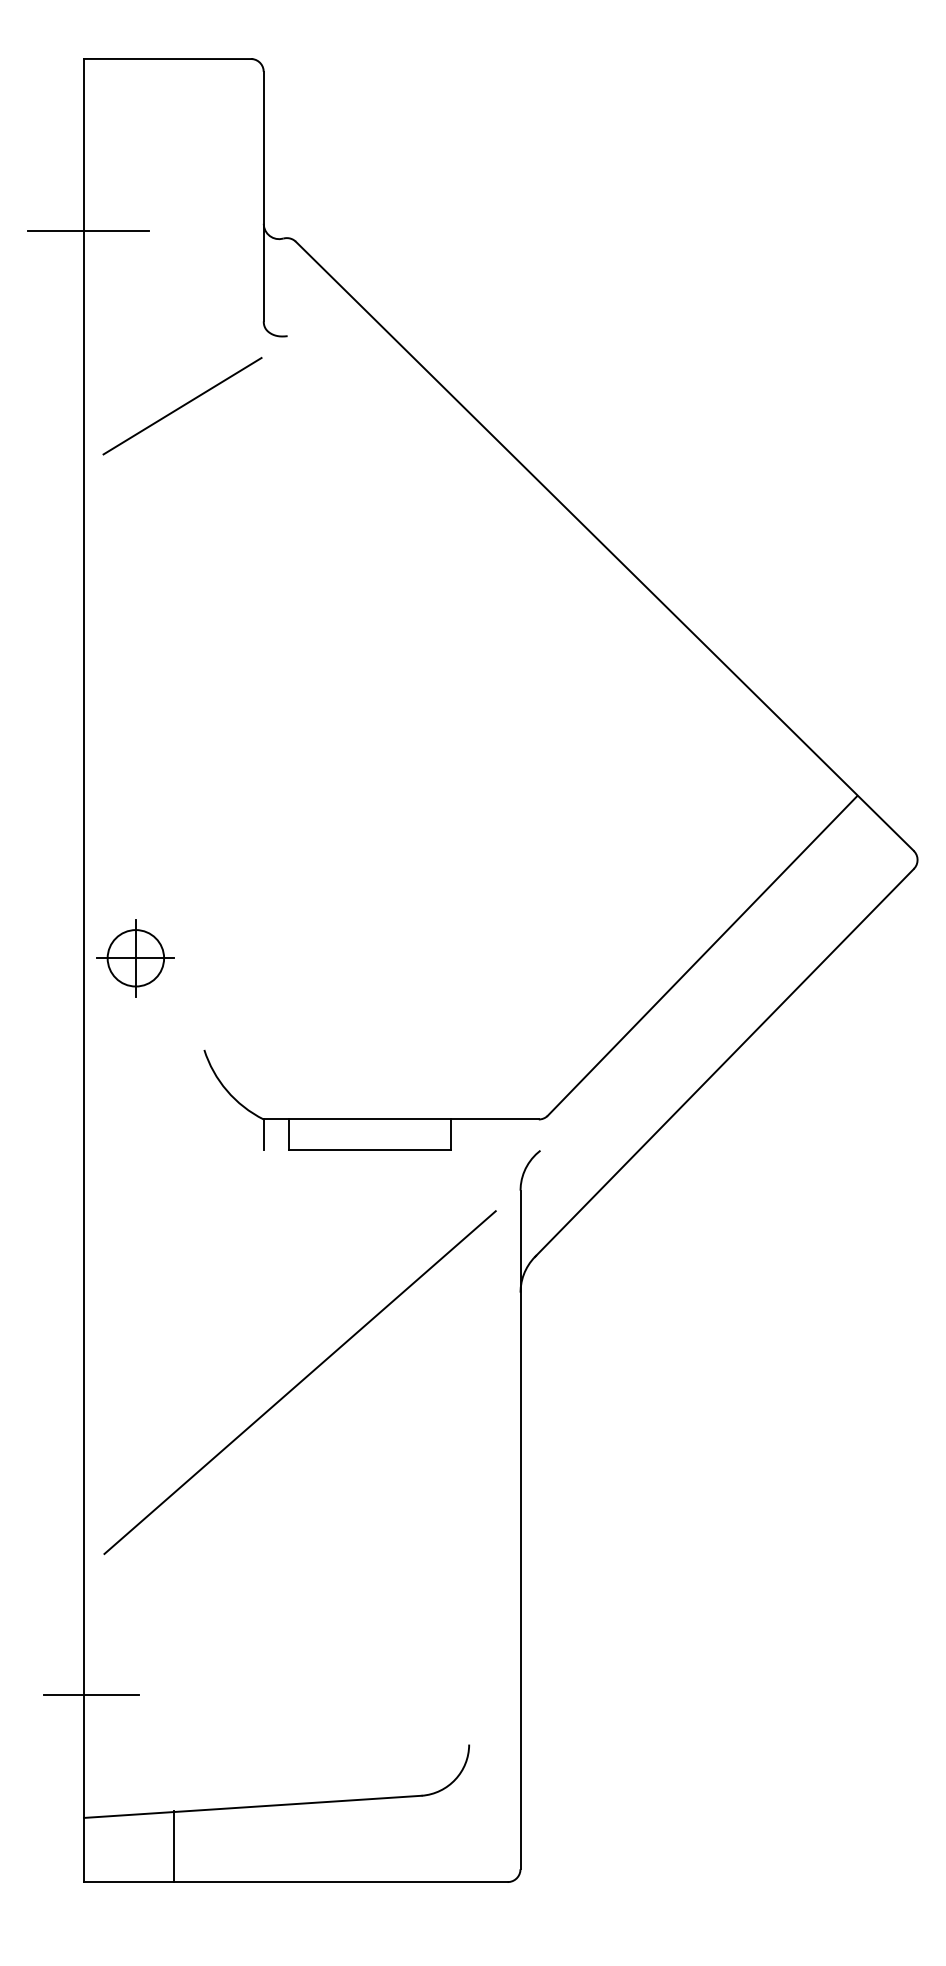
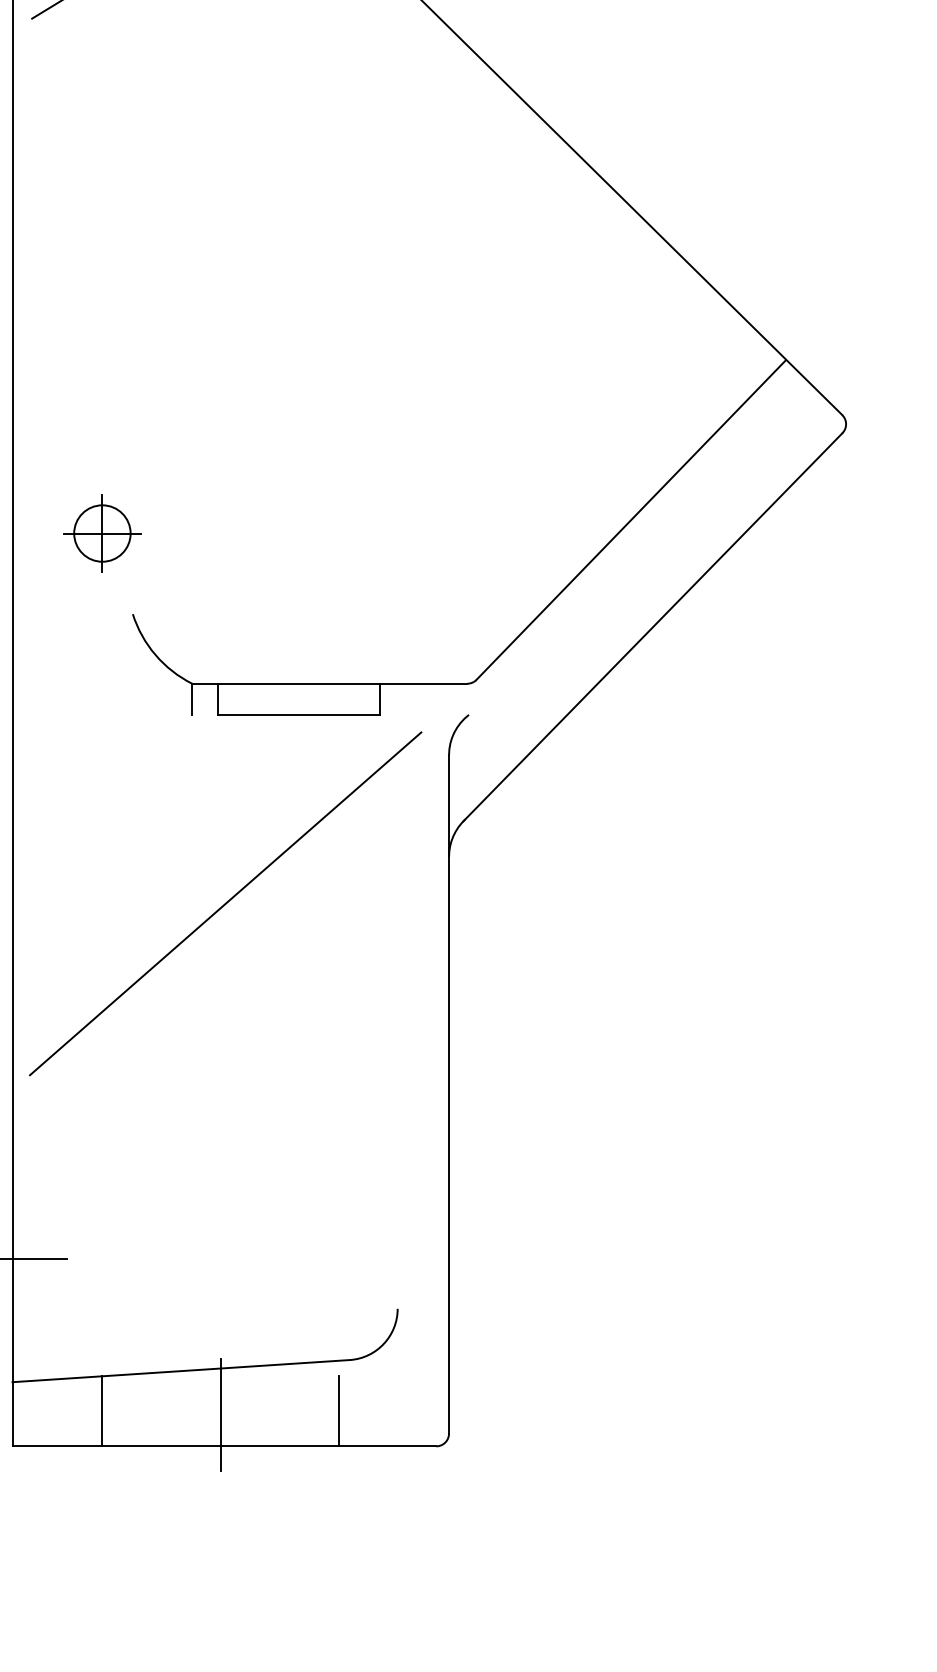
part: (135, 958) -> (102, 533), moved
line: (299, 1382) -> (225, 903), moved
line: (410, 1846) -> (339, 1410), added
line: (291, 1851) -> (220, 1415), added

